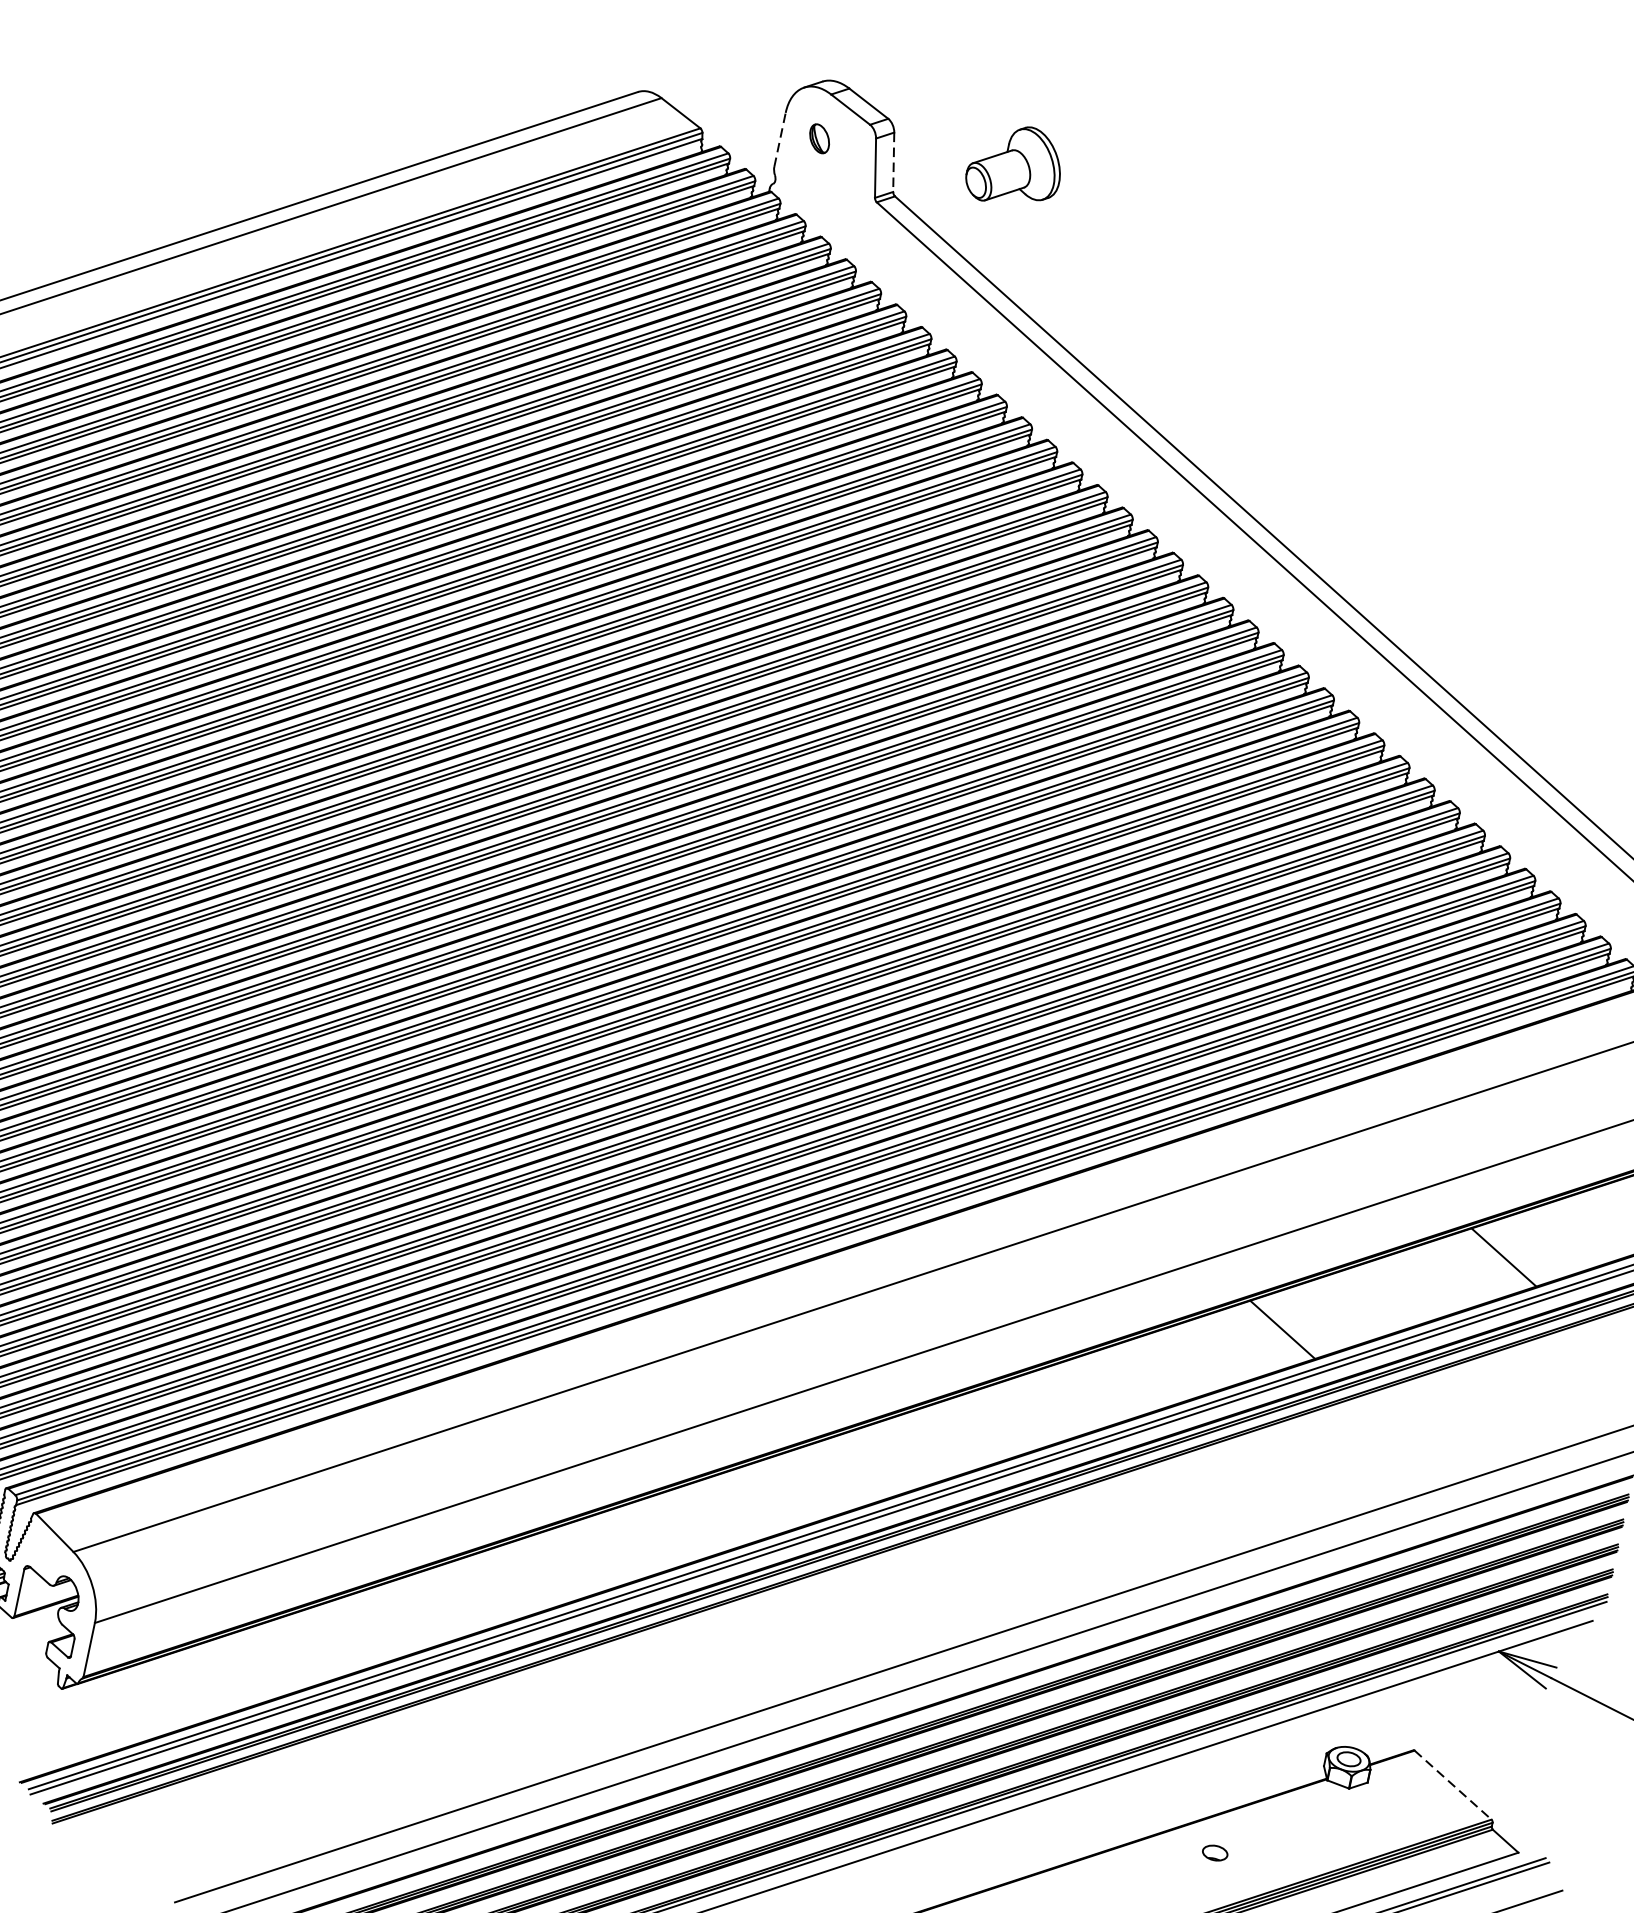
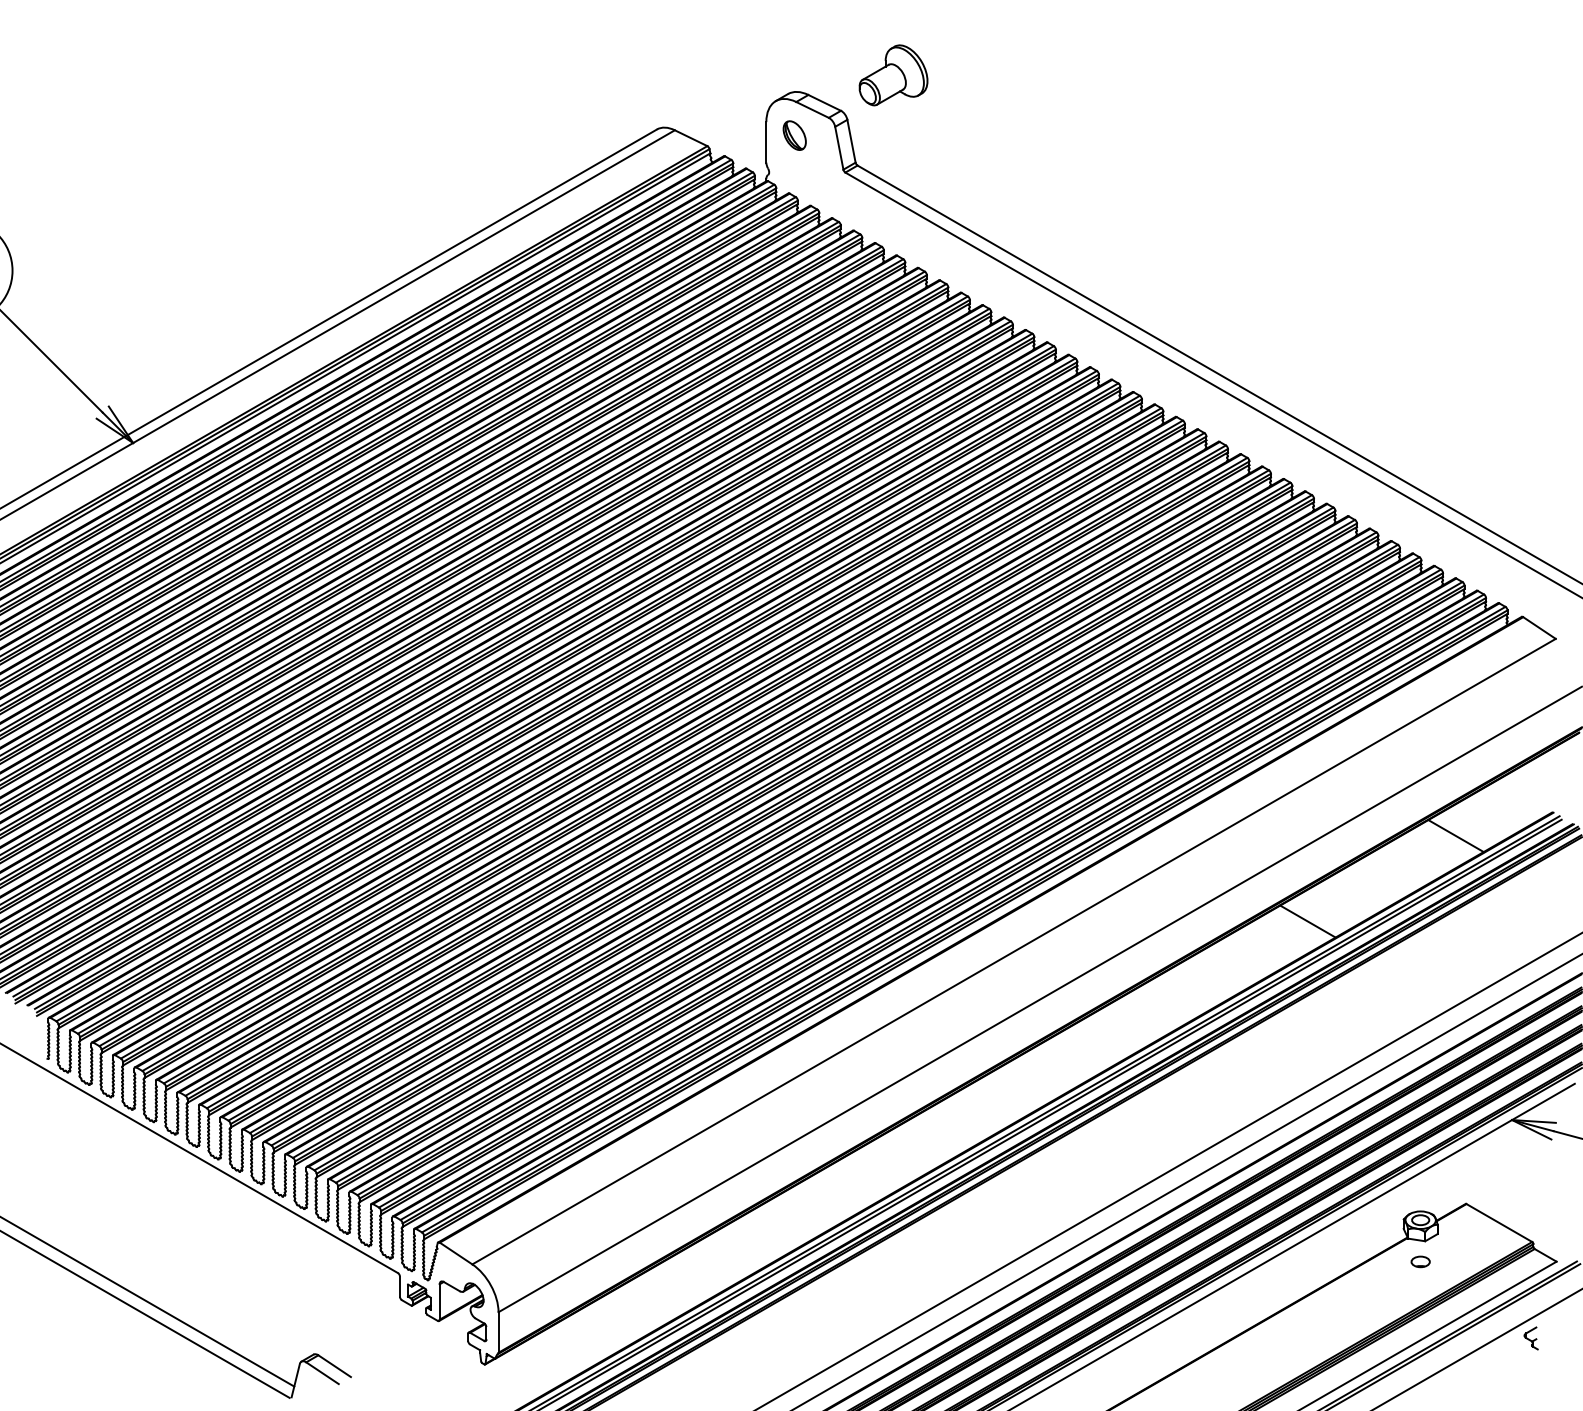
line: (780, 138) -> (766, 141), dashed -> solid
part: (819, 138) -> (794, 135), size x1.43
line: (893, 162) -> (851, 141), dashed -> solid
part: (1015, 166) -> (893, 75), moved
line: (1453, 1785) -> (1499, 1223), dashed -> solid
part: (1215, 1852) -> (1420, 1261), moved

